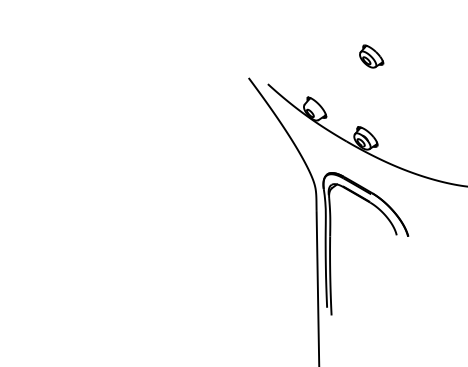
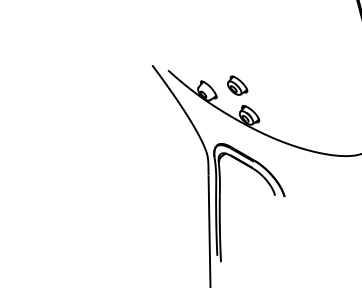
part: (371, 56) -> (237, 85), moved

